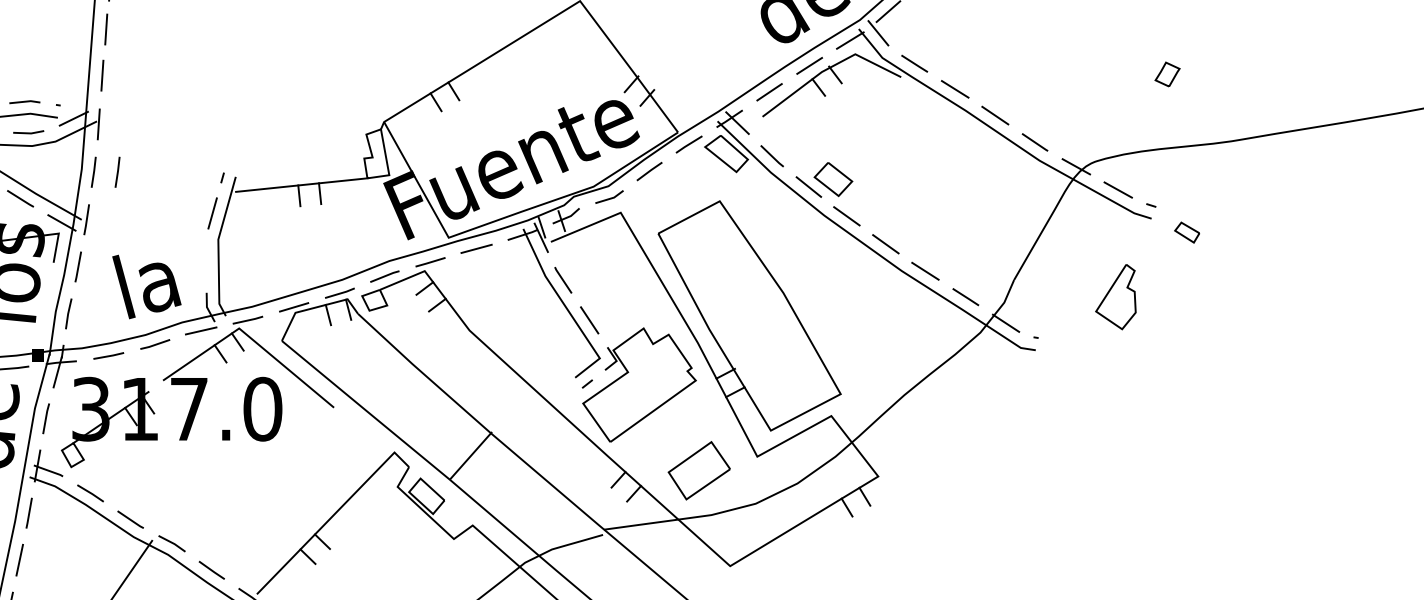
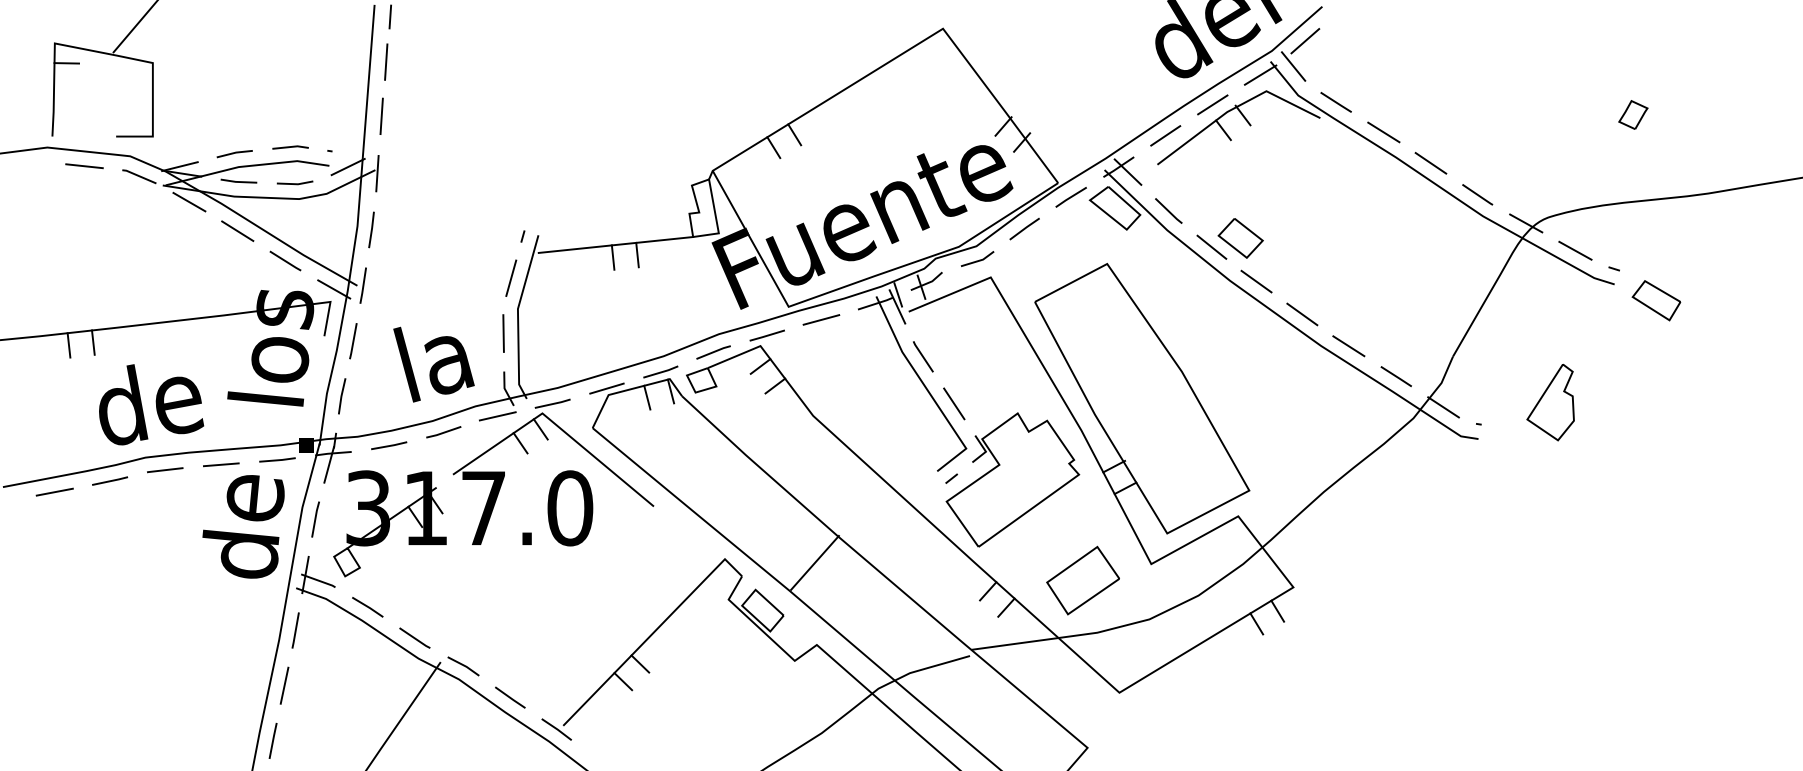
line: (117, 171) -> (399, 229), removed
part: (1187, 232) -> (1656, 300), size x1.67
line: (206, 260) -> (503, 333), added
part: (1115, 297) -> (1550, 402), moved

